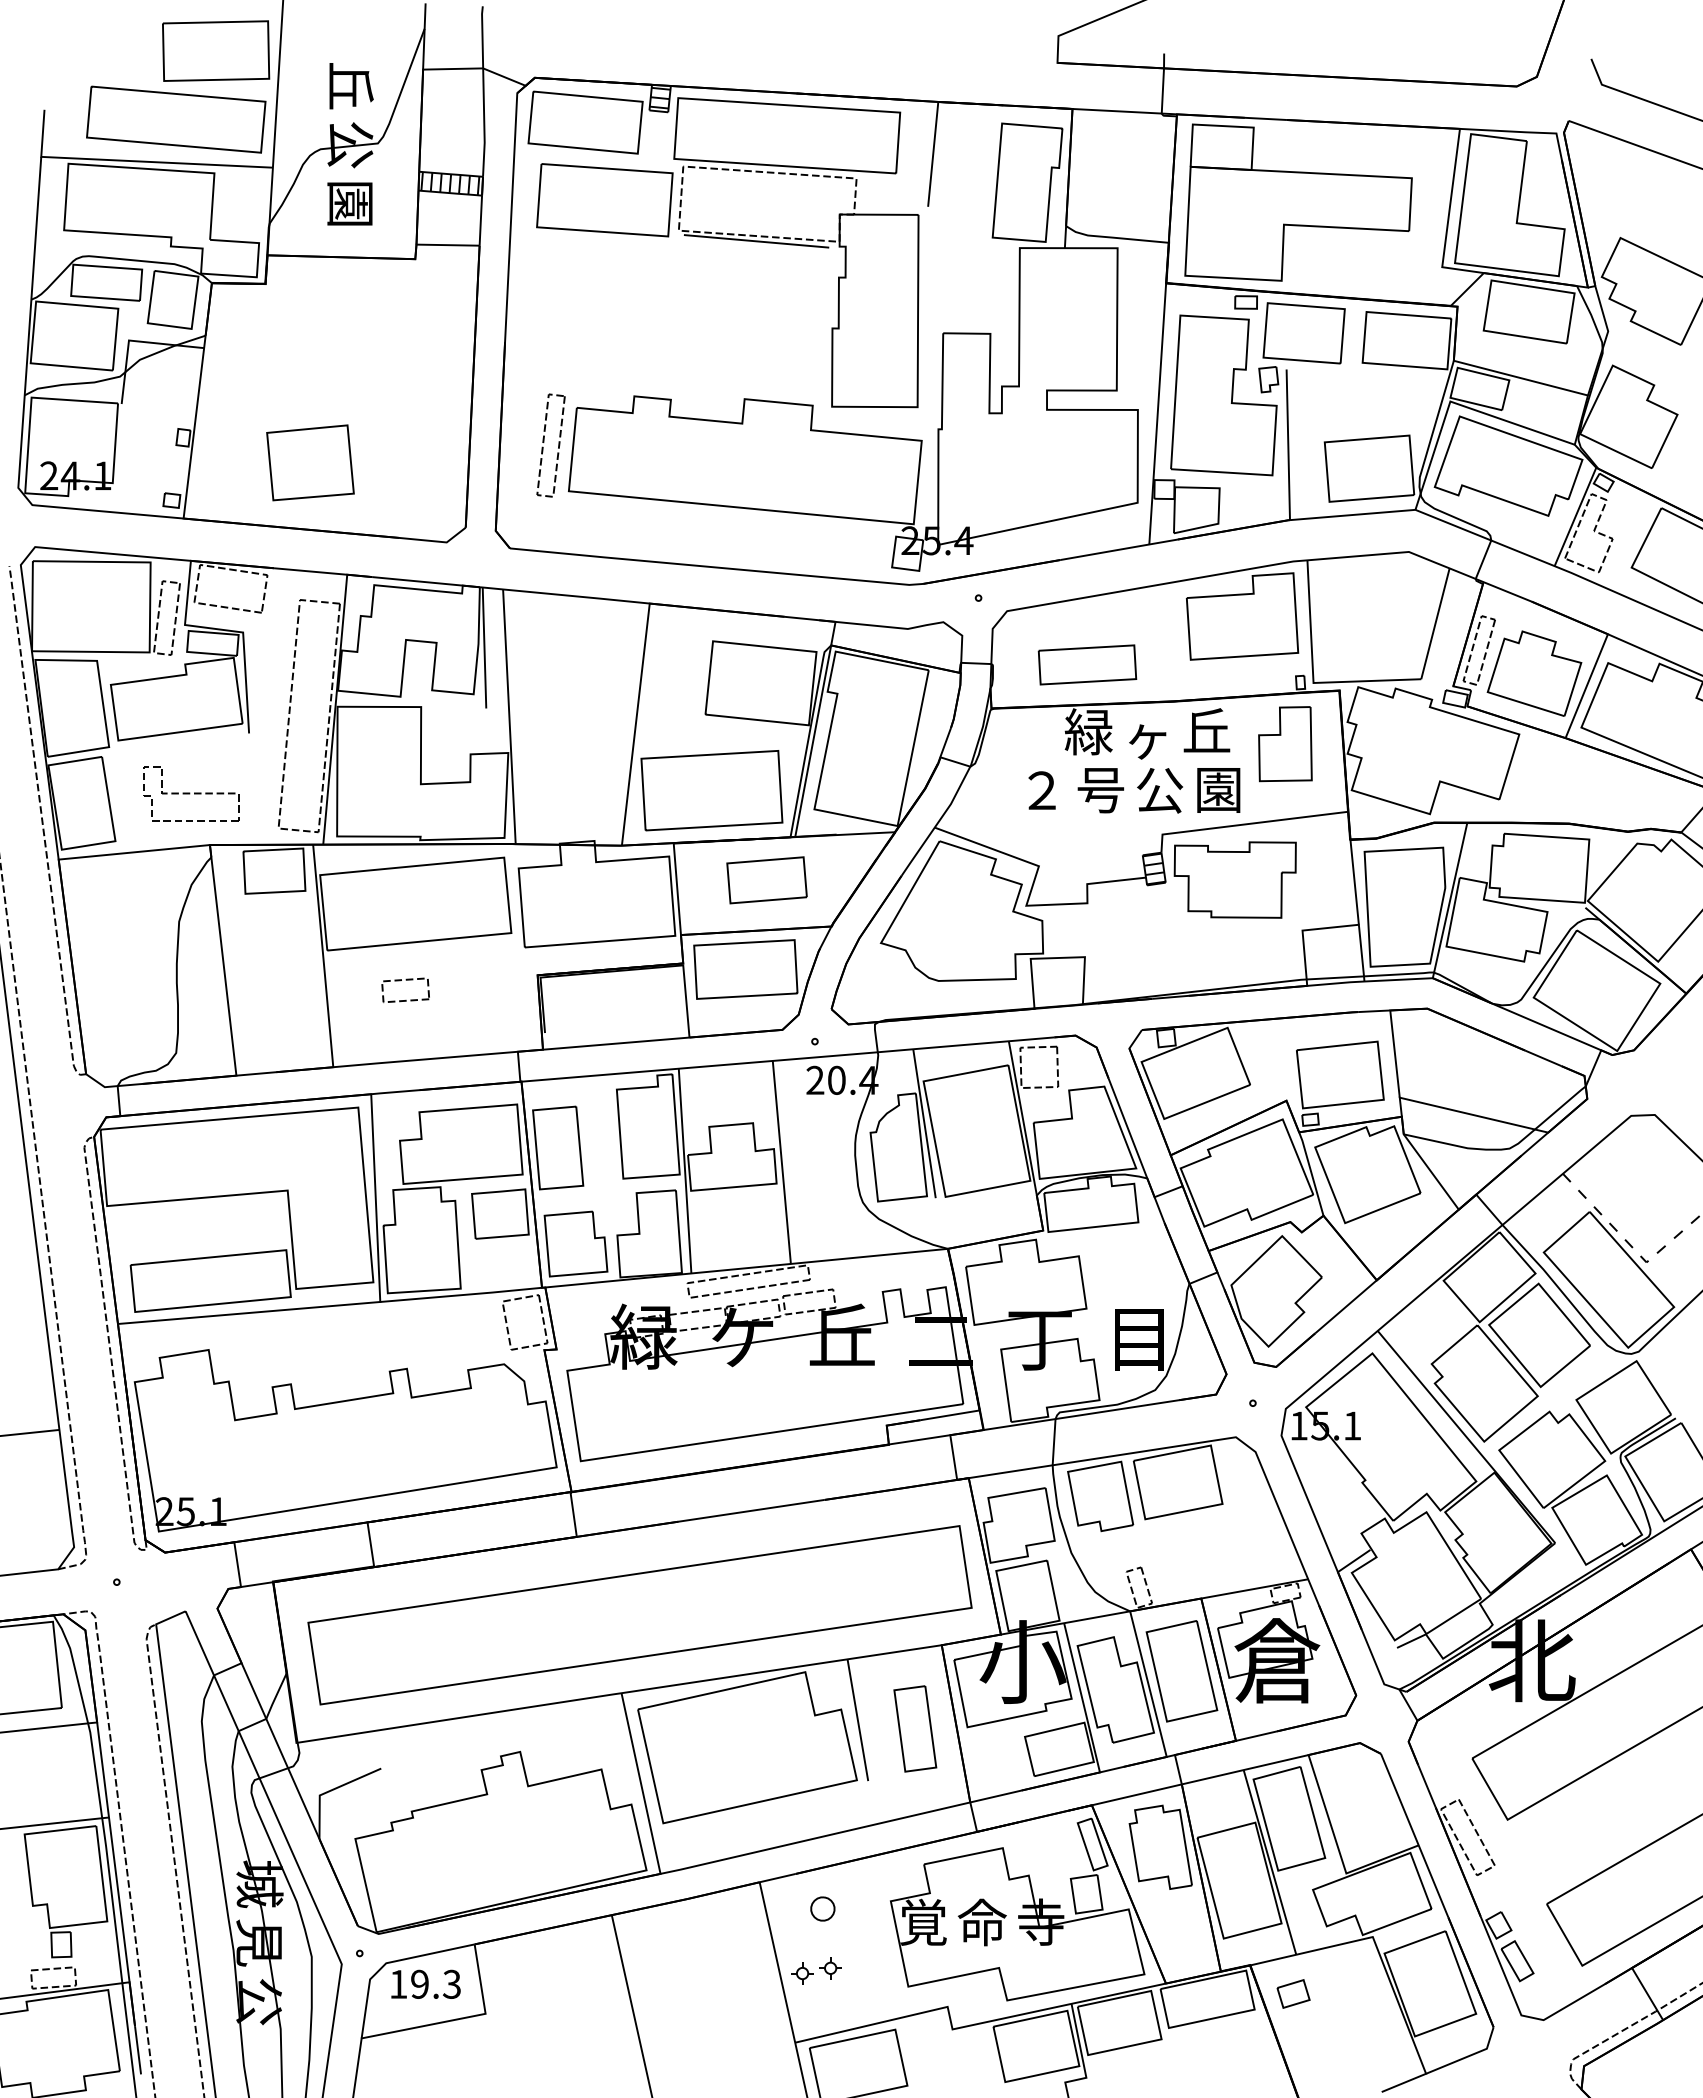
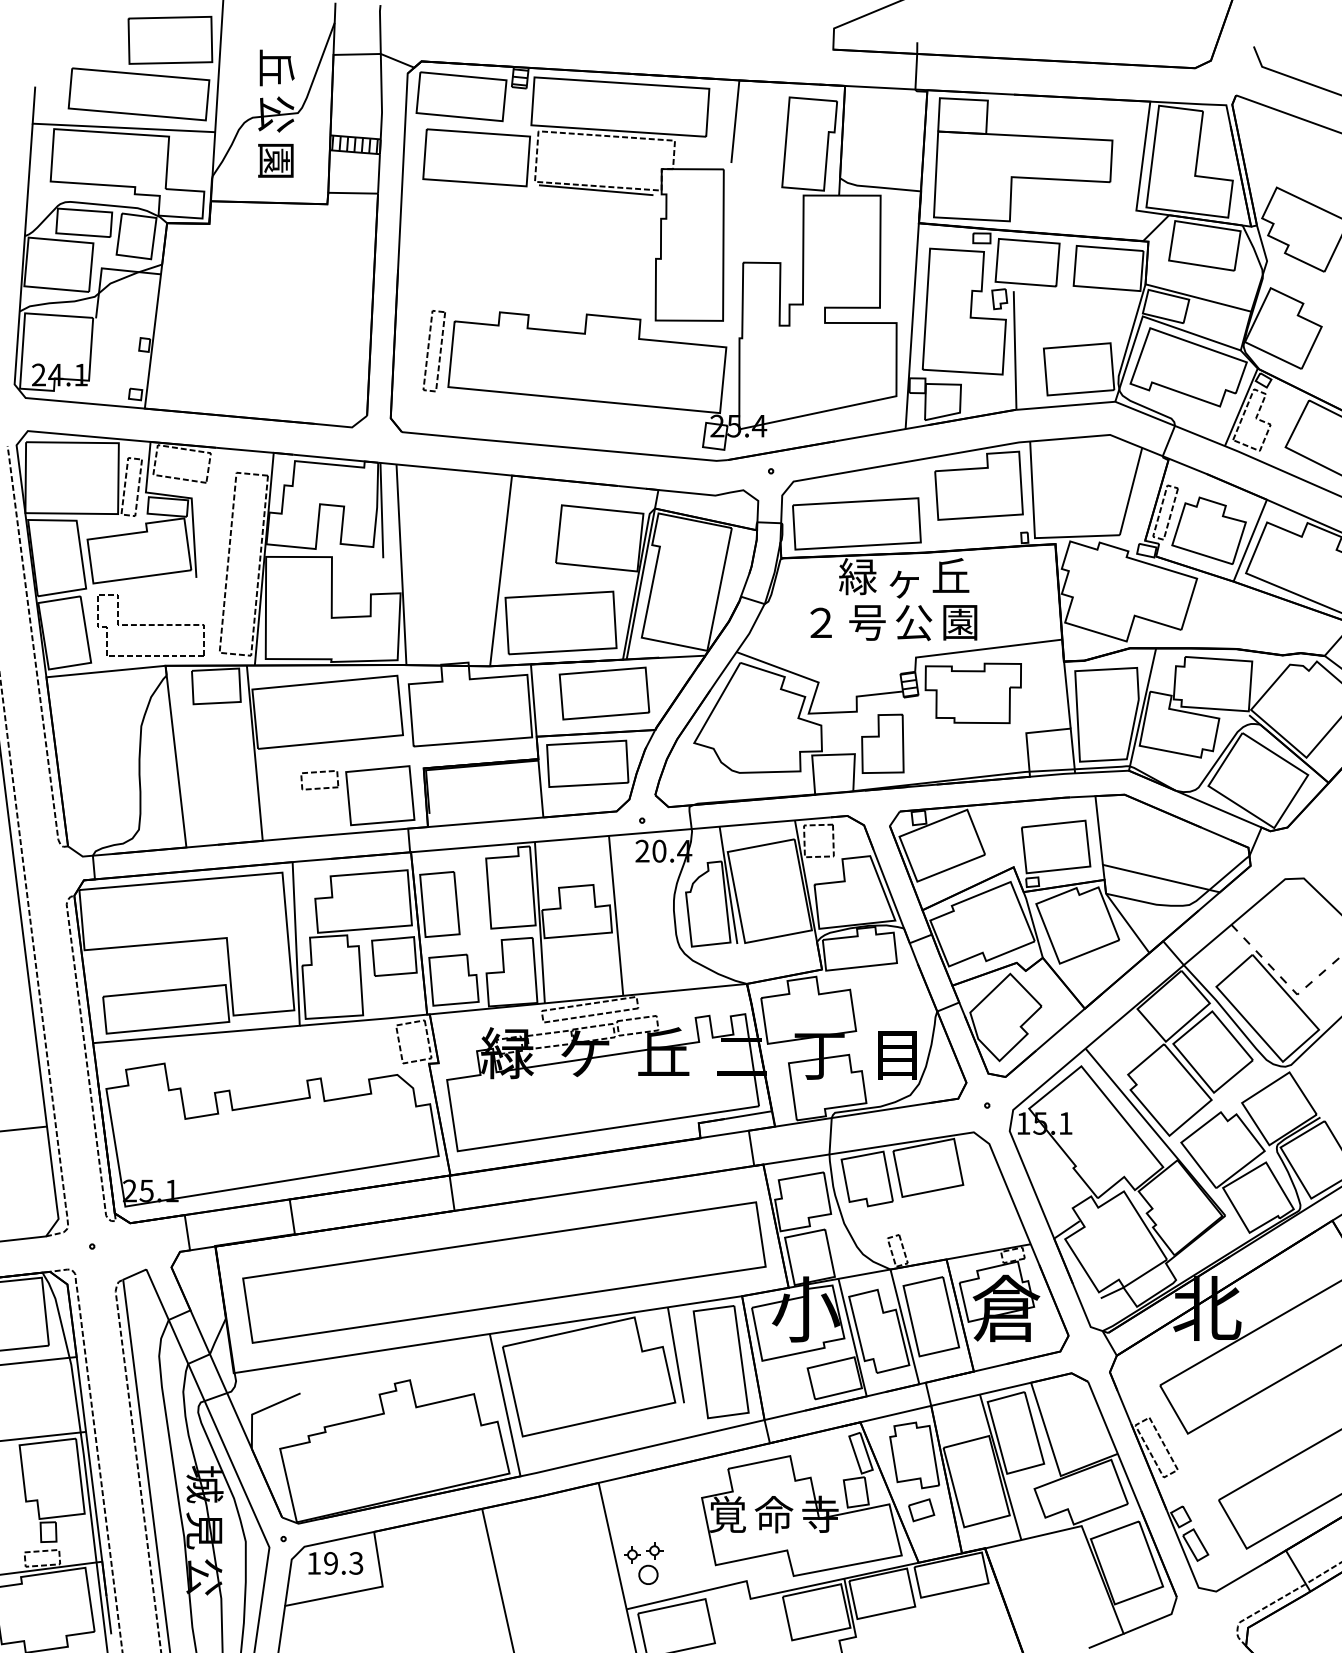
part: (310, 462) -> (380, 795), moved
part: (1087, 664) -> (856, 523), size x1.67
part: (1285, 744) -> (882, 744), moved
part: (191, 793) -> (151, 625), size x1.43
part: (766, 880) -> (604, 693), size x1.43
part: (915, 1728) -> (721, 1361), size x1.67
part: (822, 1908) -> (648, 1574), moved
part: (1293, 1993) -> (921, 1509), moved

